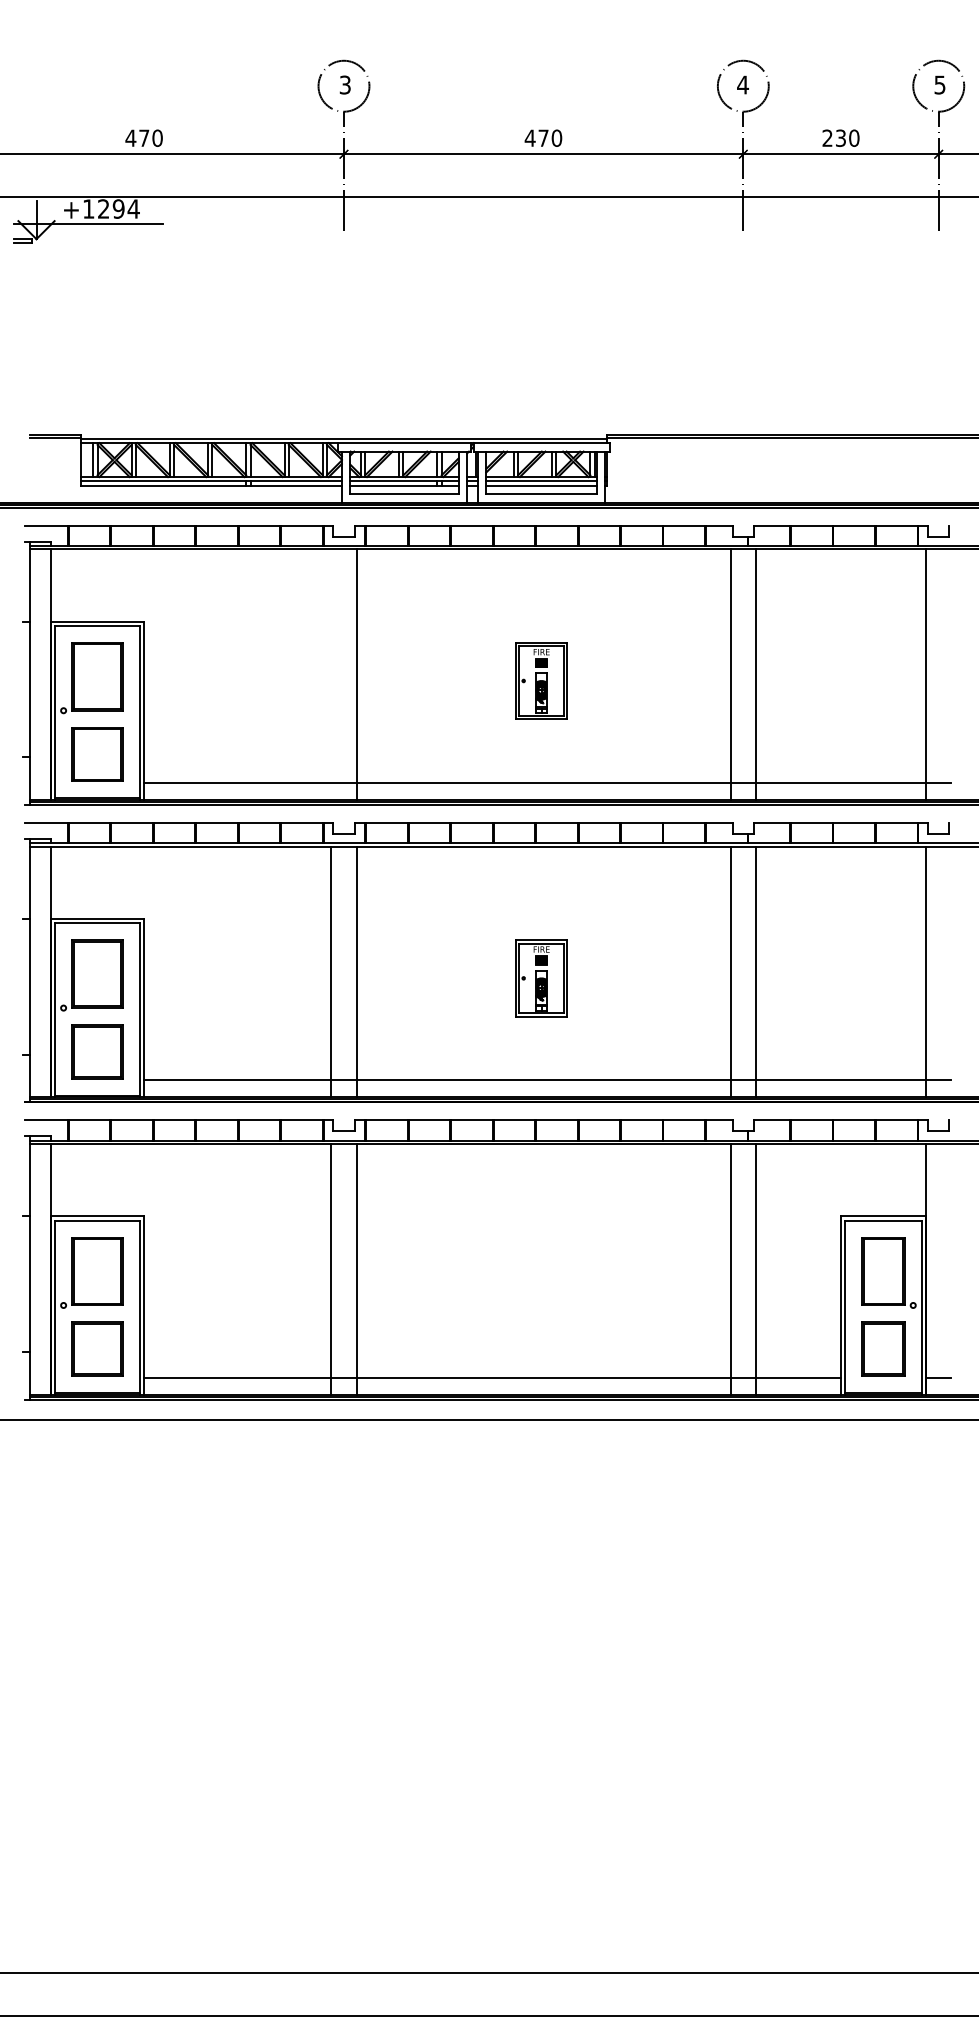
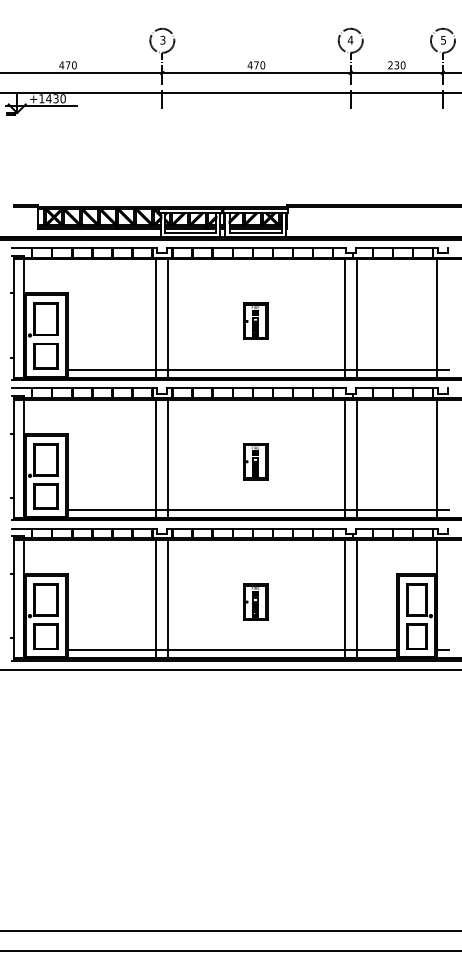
text: (117, 208) -> (55, 98), +1294 -> +1430
line: (331, 674) -> (156, 318), added
part: (541, 1274) -> (255, 601), added

